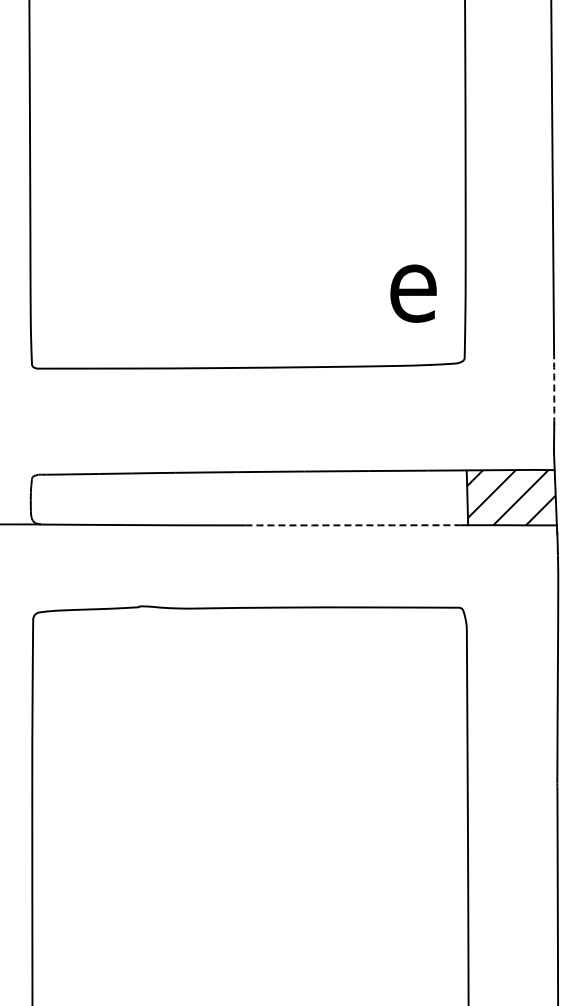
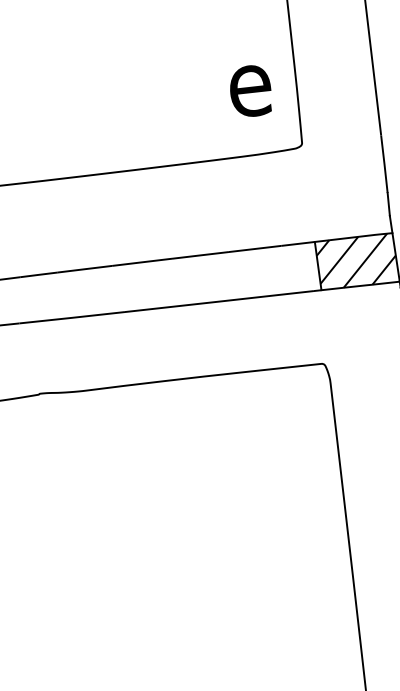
arc: (554, 391) -> (384, 163), dashed -> solid
arc: (352, 525) -> (219, 301), dashed -> solid

